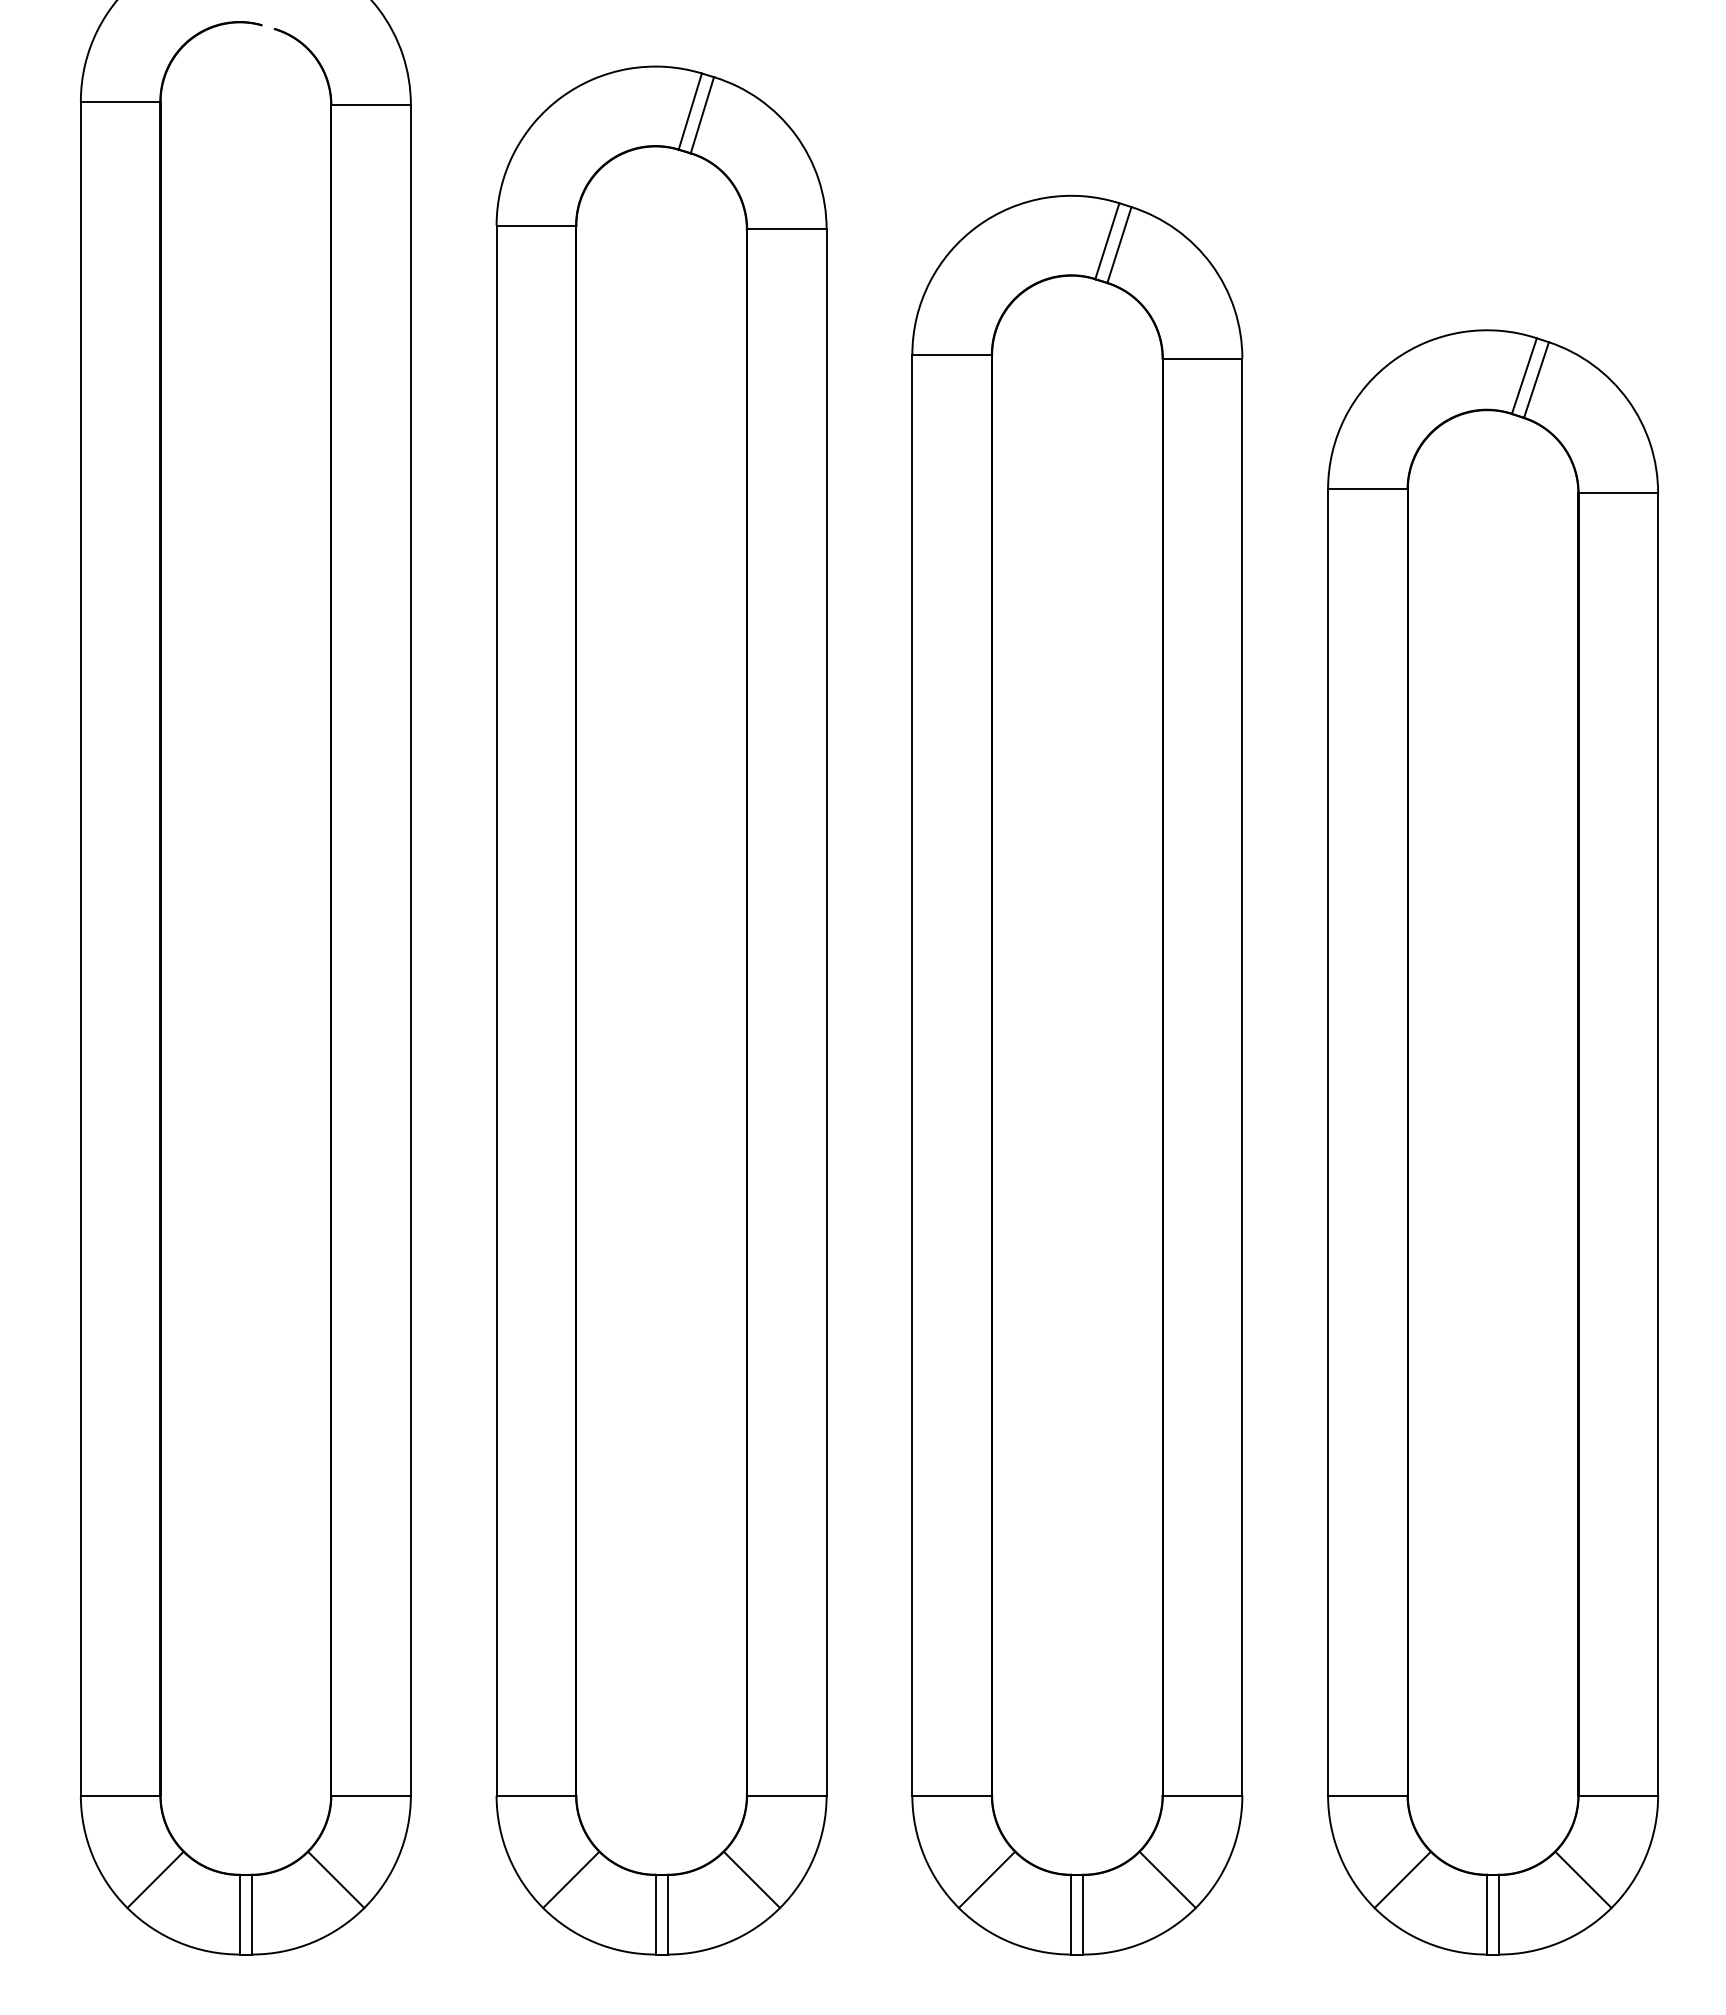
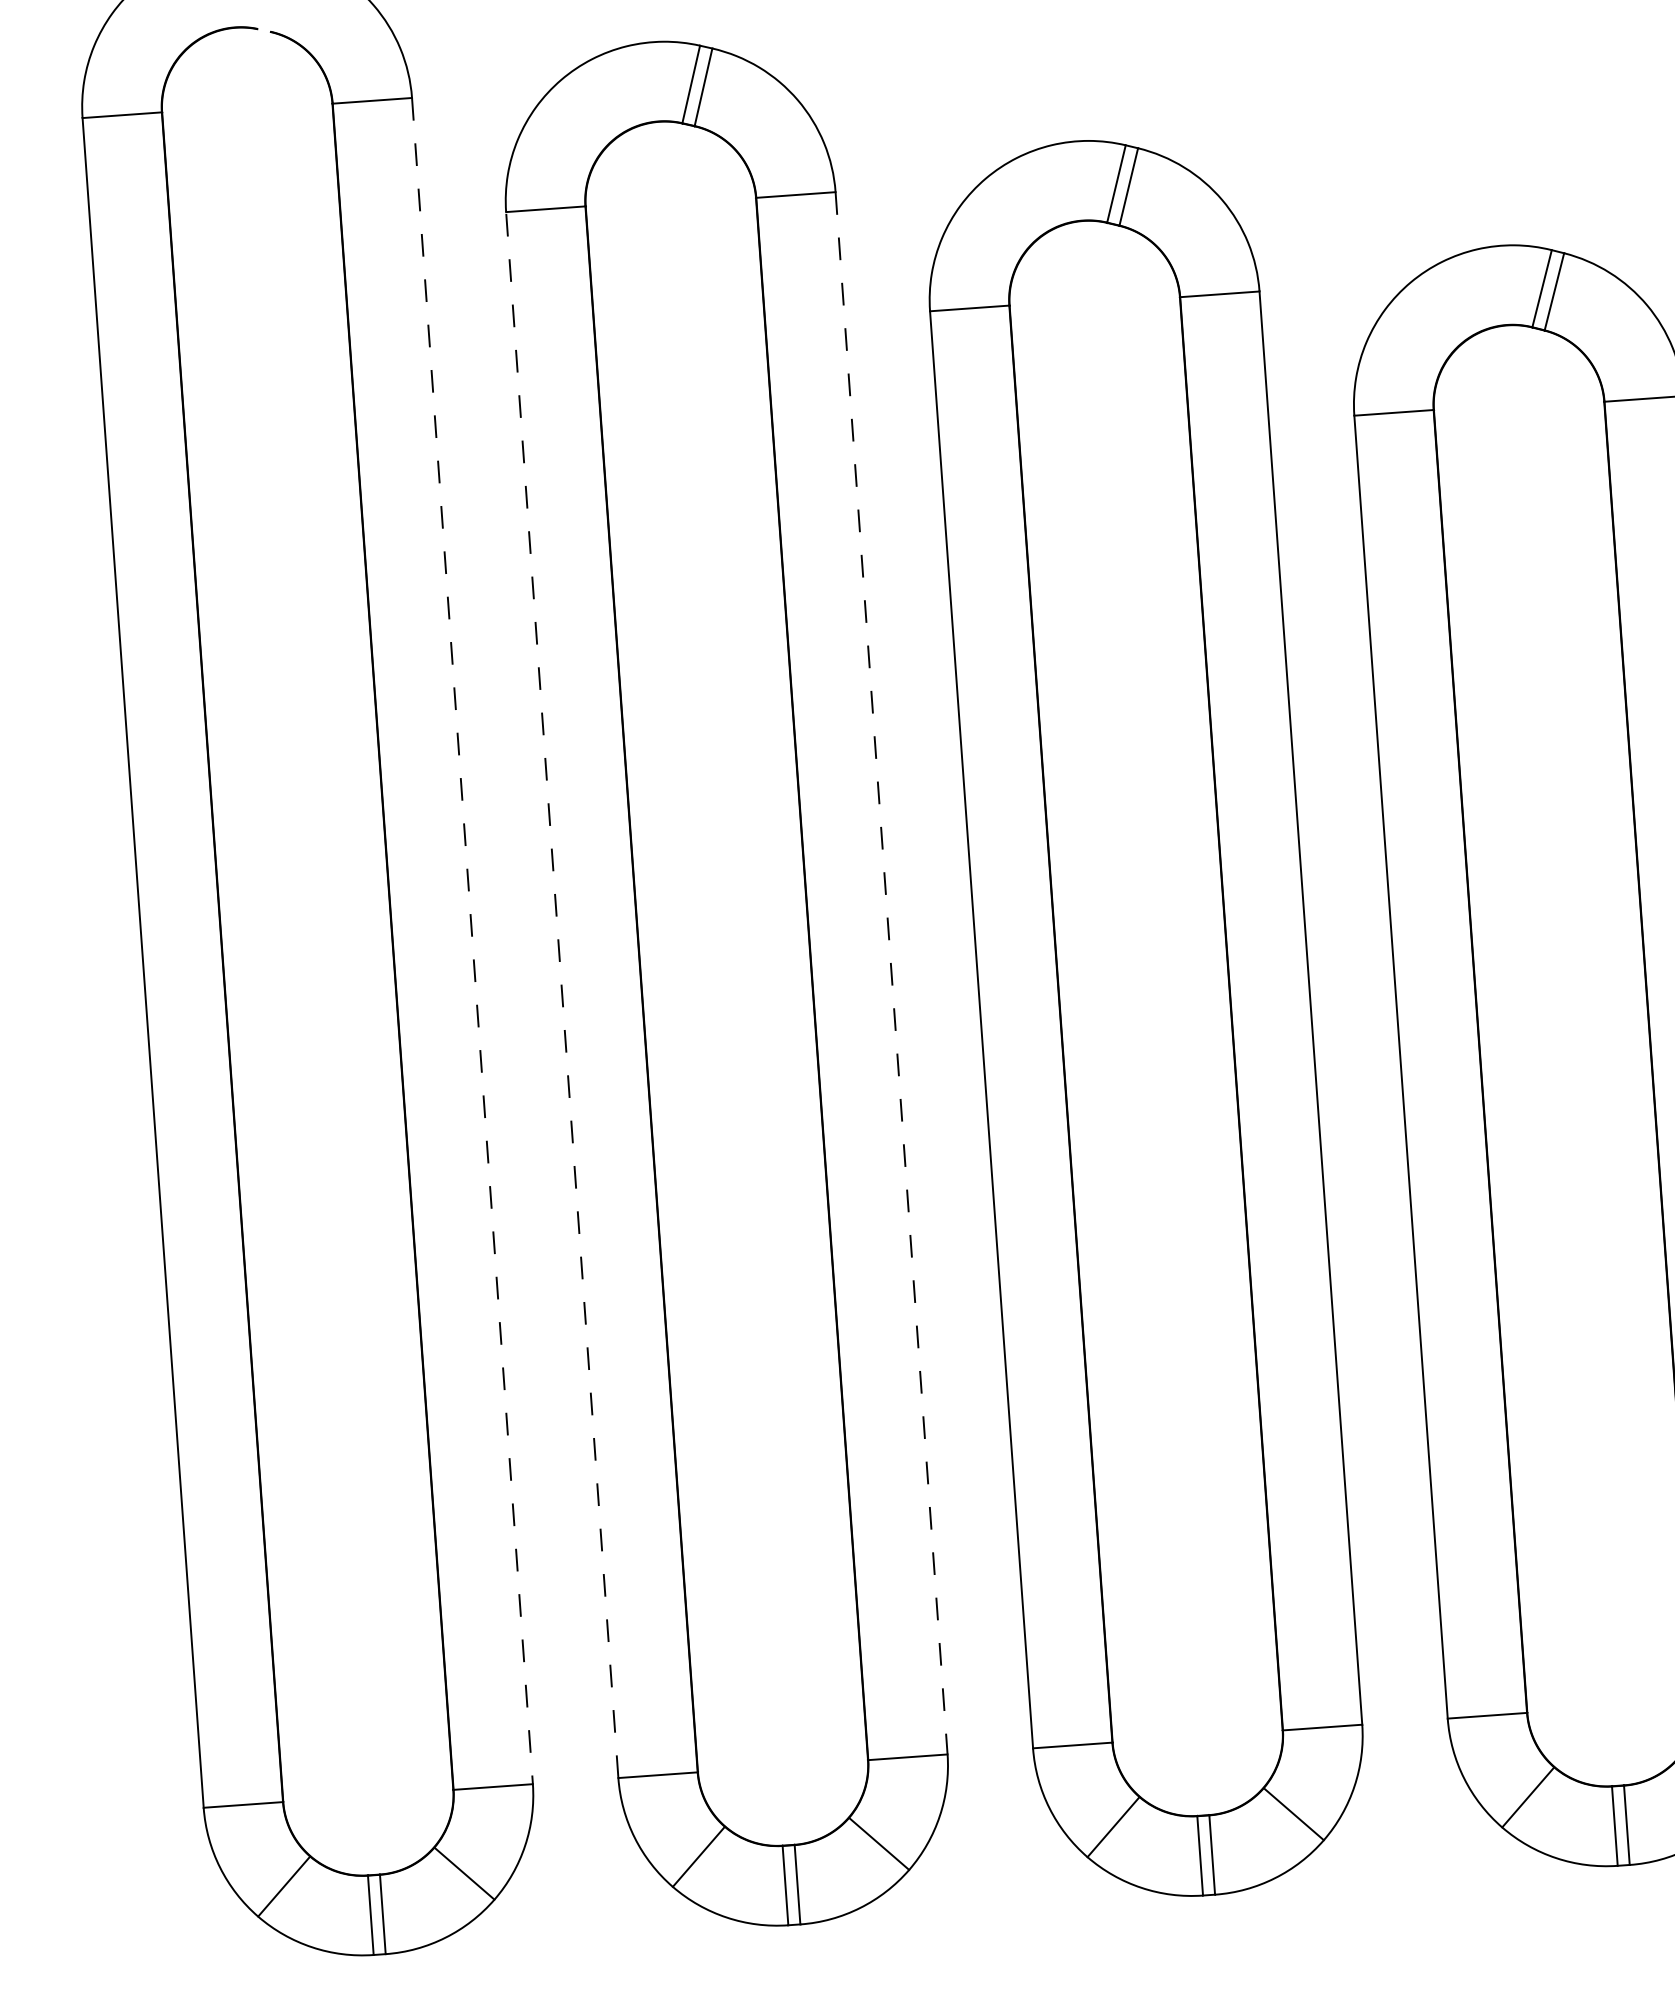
line: (410, 950) -> (472, 941), solid -> dashed
line: (496, 1010) -> (562, 995), solid -> dashed
line: (826, 1012) -> (891, 973), solid -> dashed

